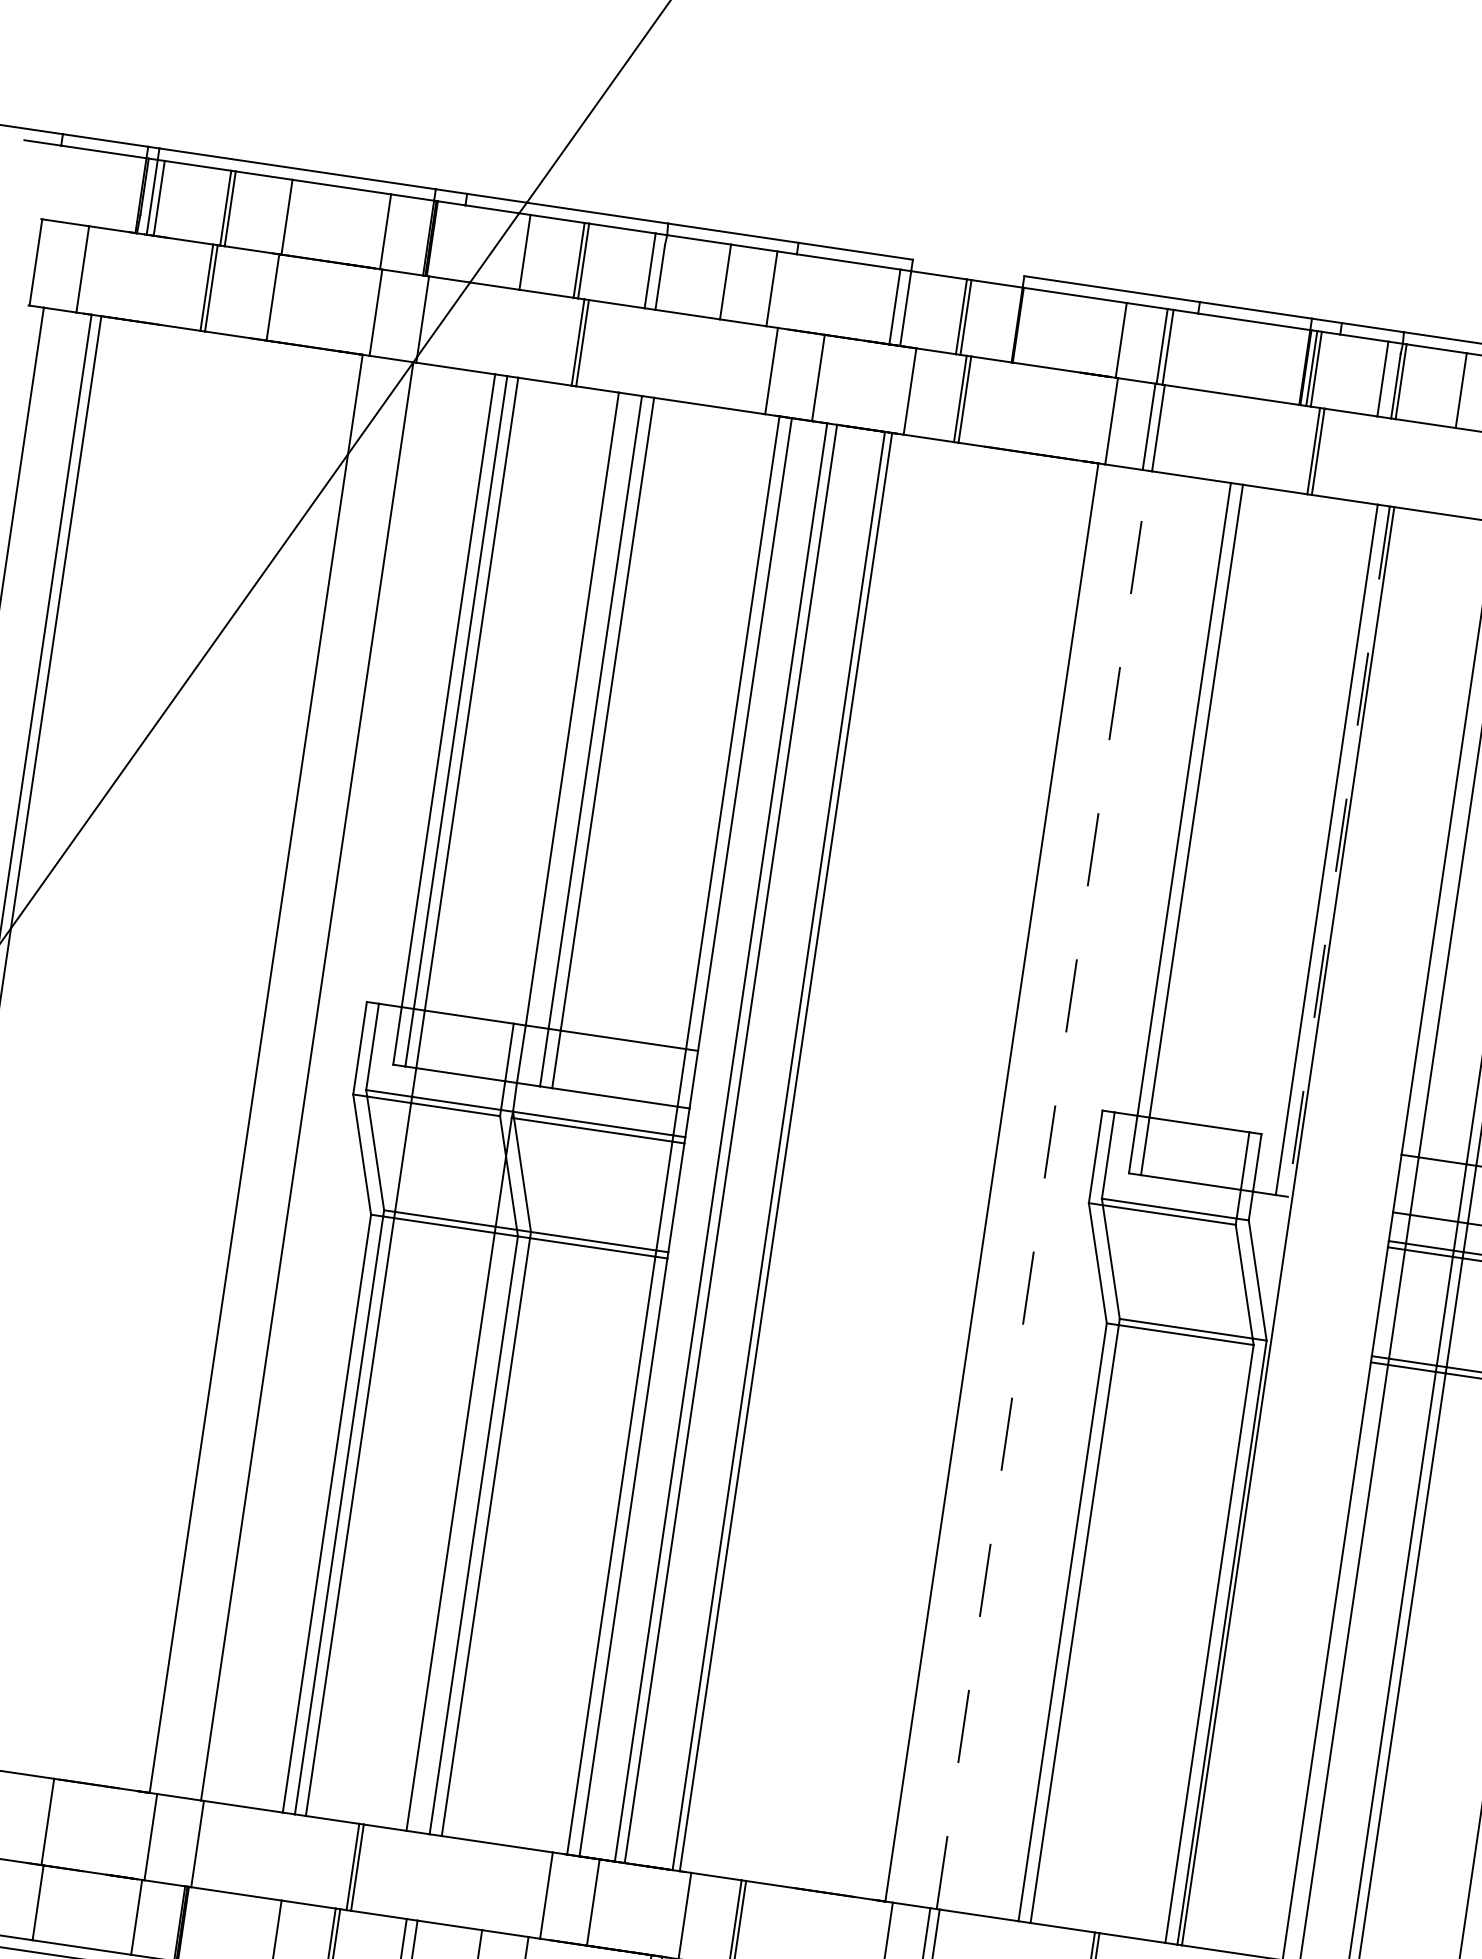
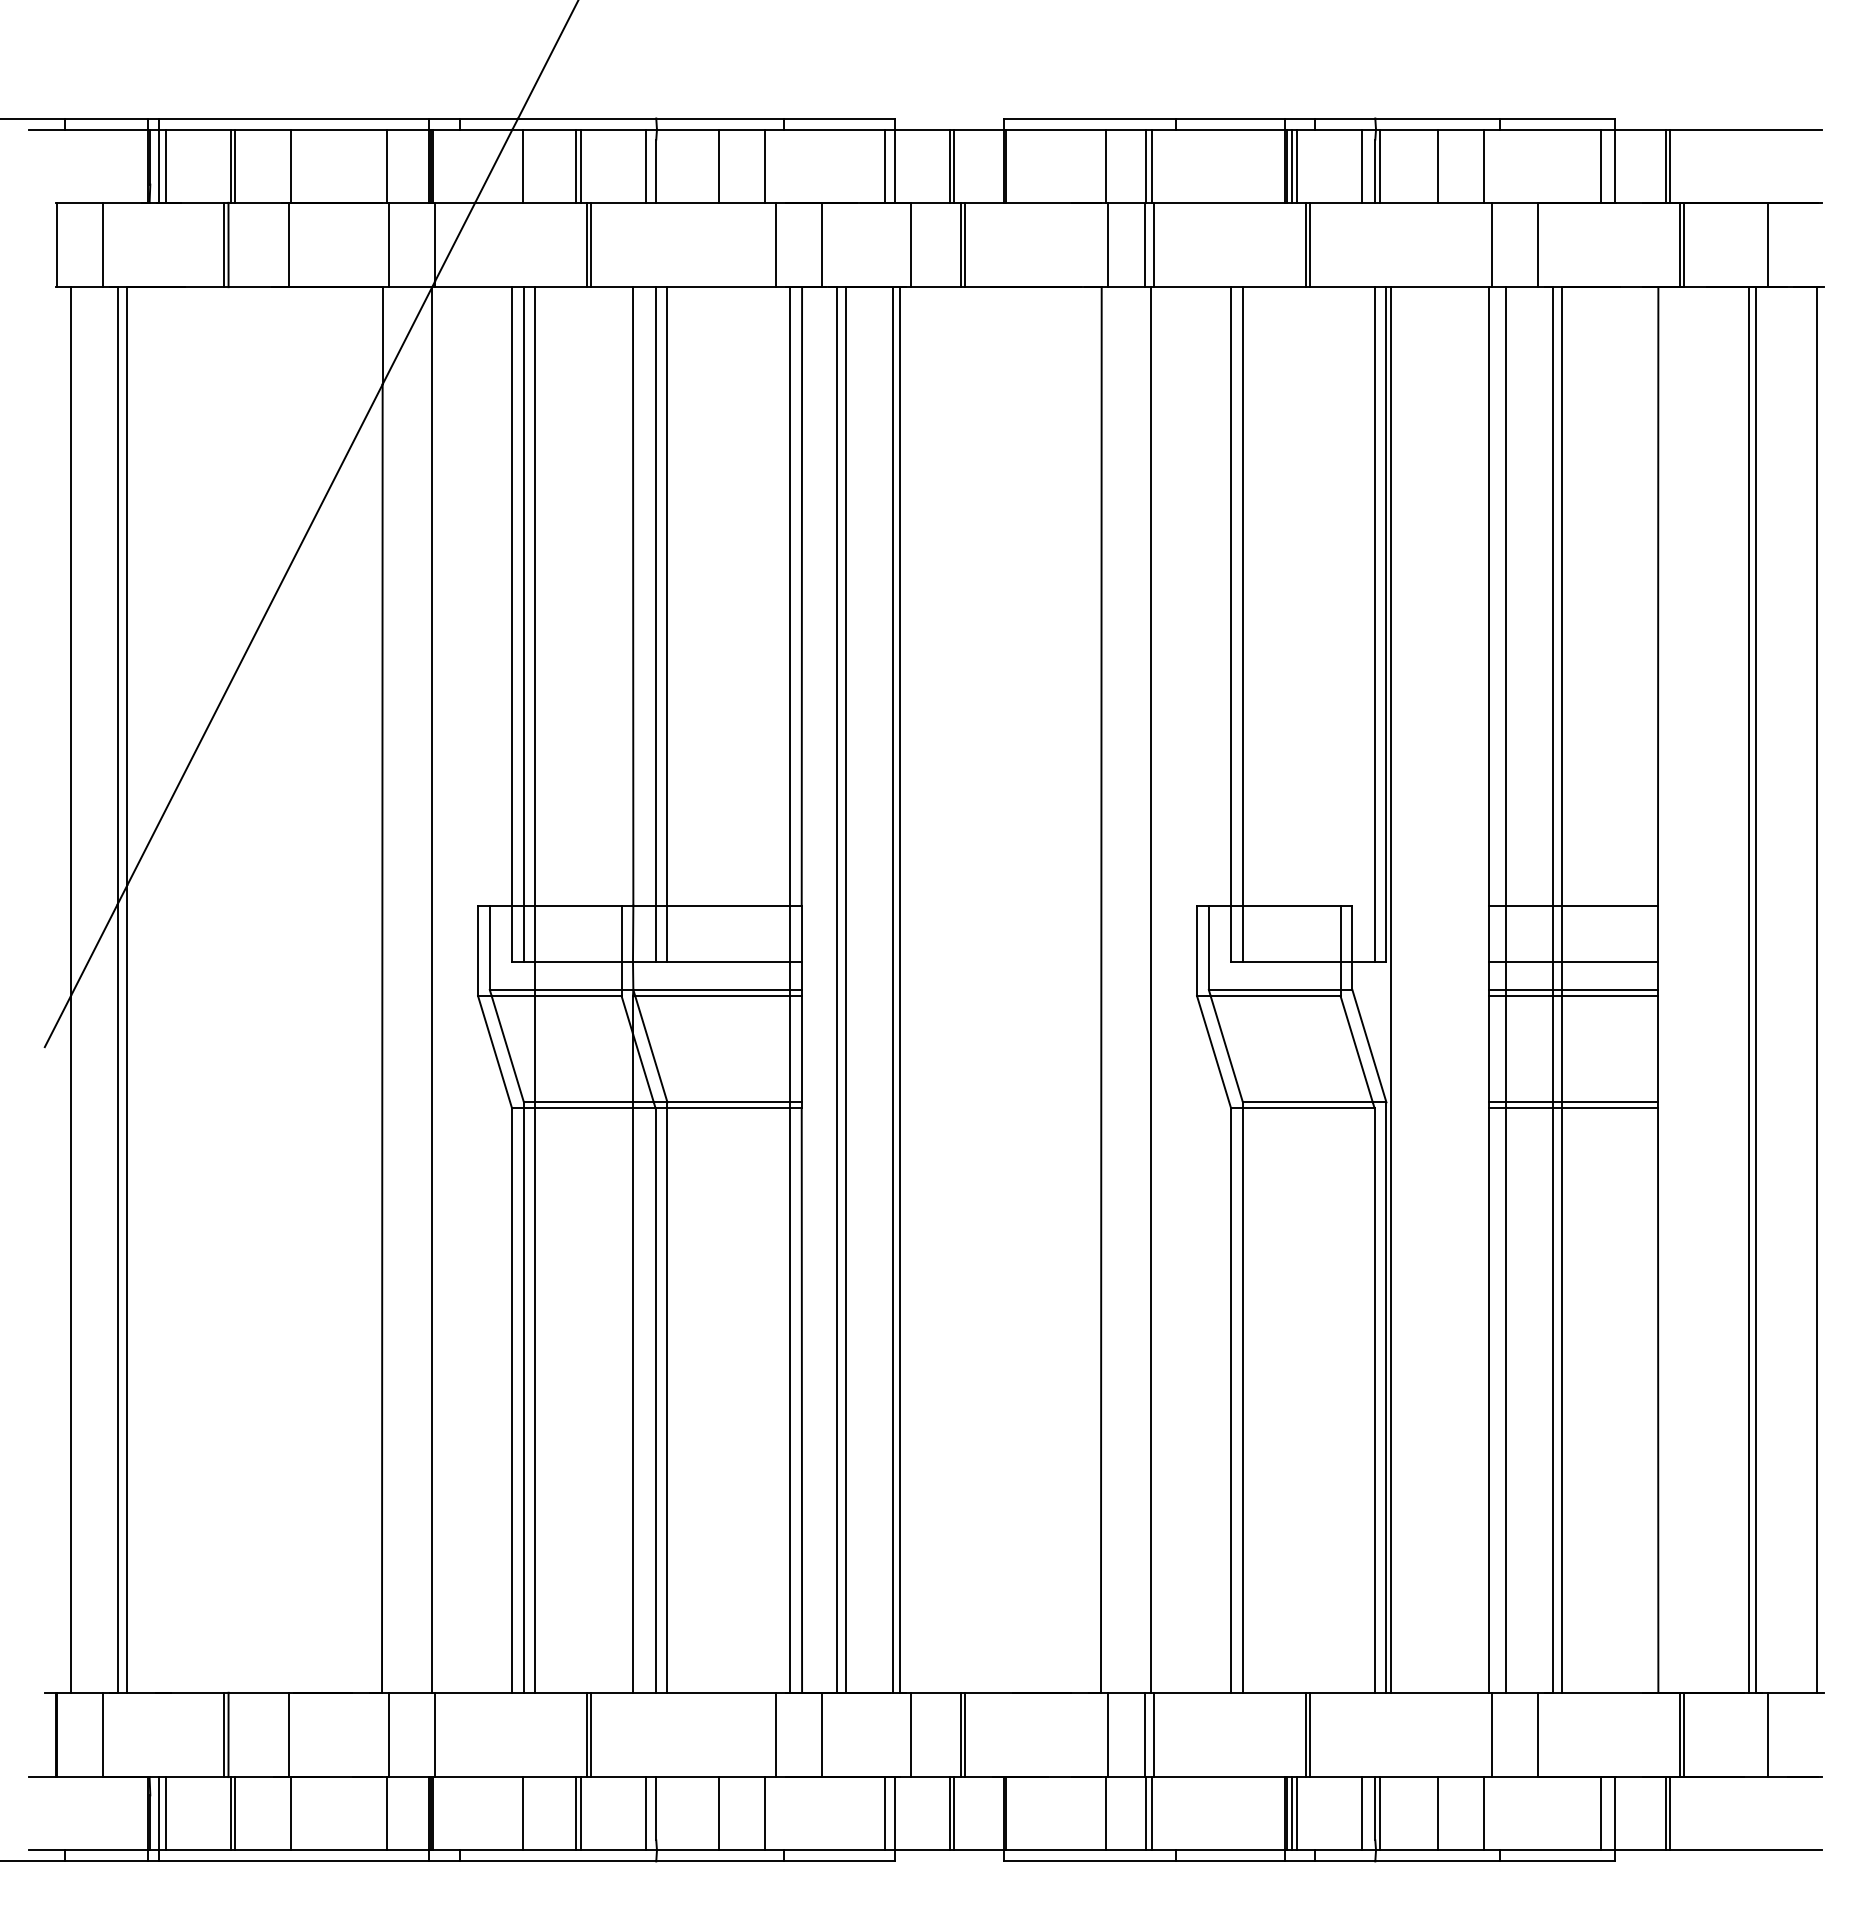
line: (1338, 852) -> (1386, 625), dashed -> solid
line: (1043, 1189) -> (1151, 989), dashed -> solid

